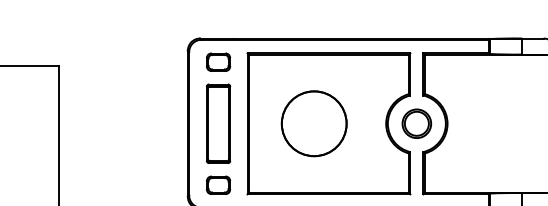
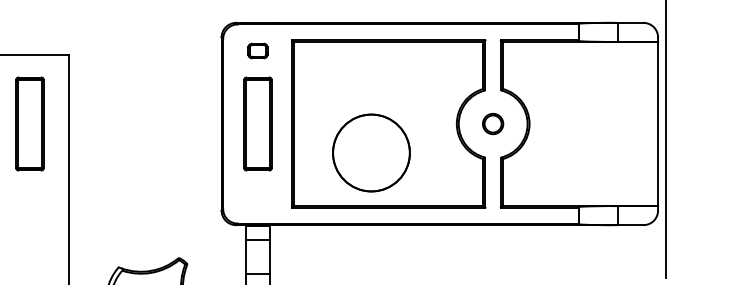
part: (218, 61) -> (257, 50), size x0.7
part: (25, 123) -> (29, 123), added
part: (314, 123) -> (371, 152), moved
part: (416, 123) -> (492, 123), size x0.6
part: (218, 184) -> (257, 196), removed

